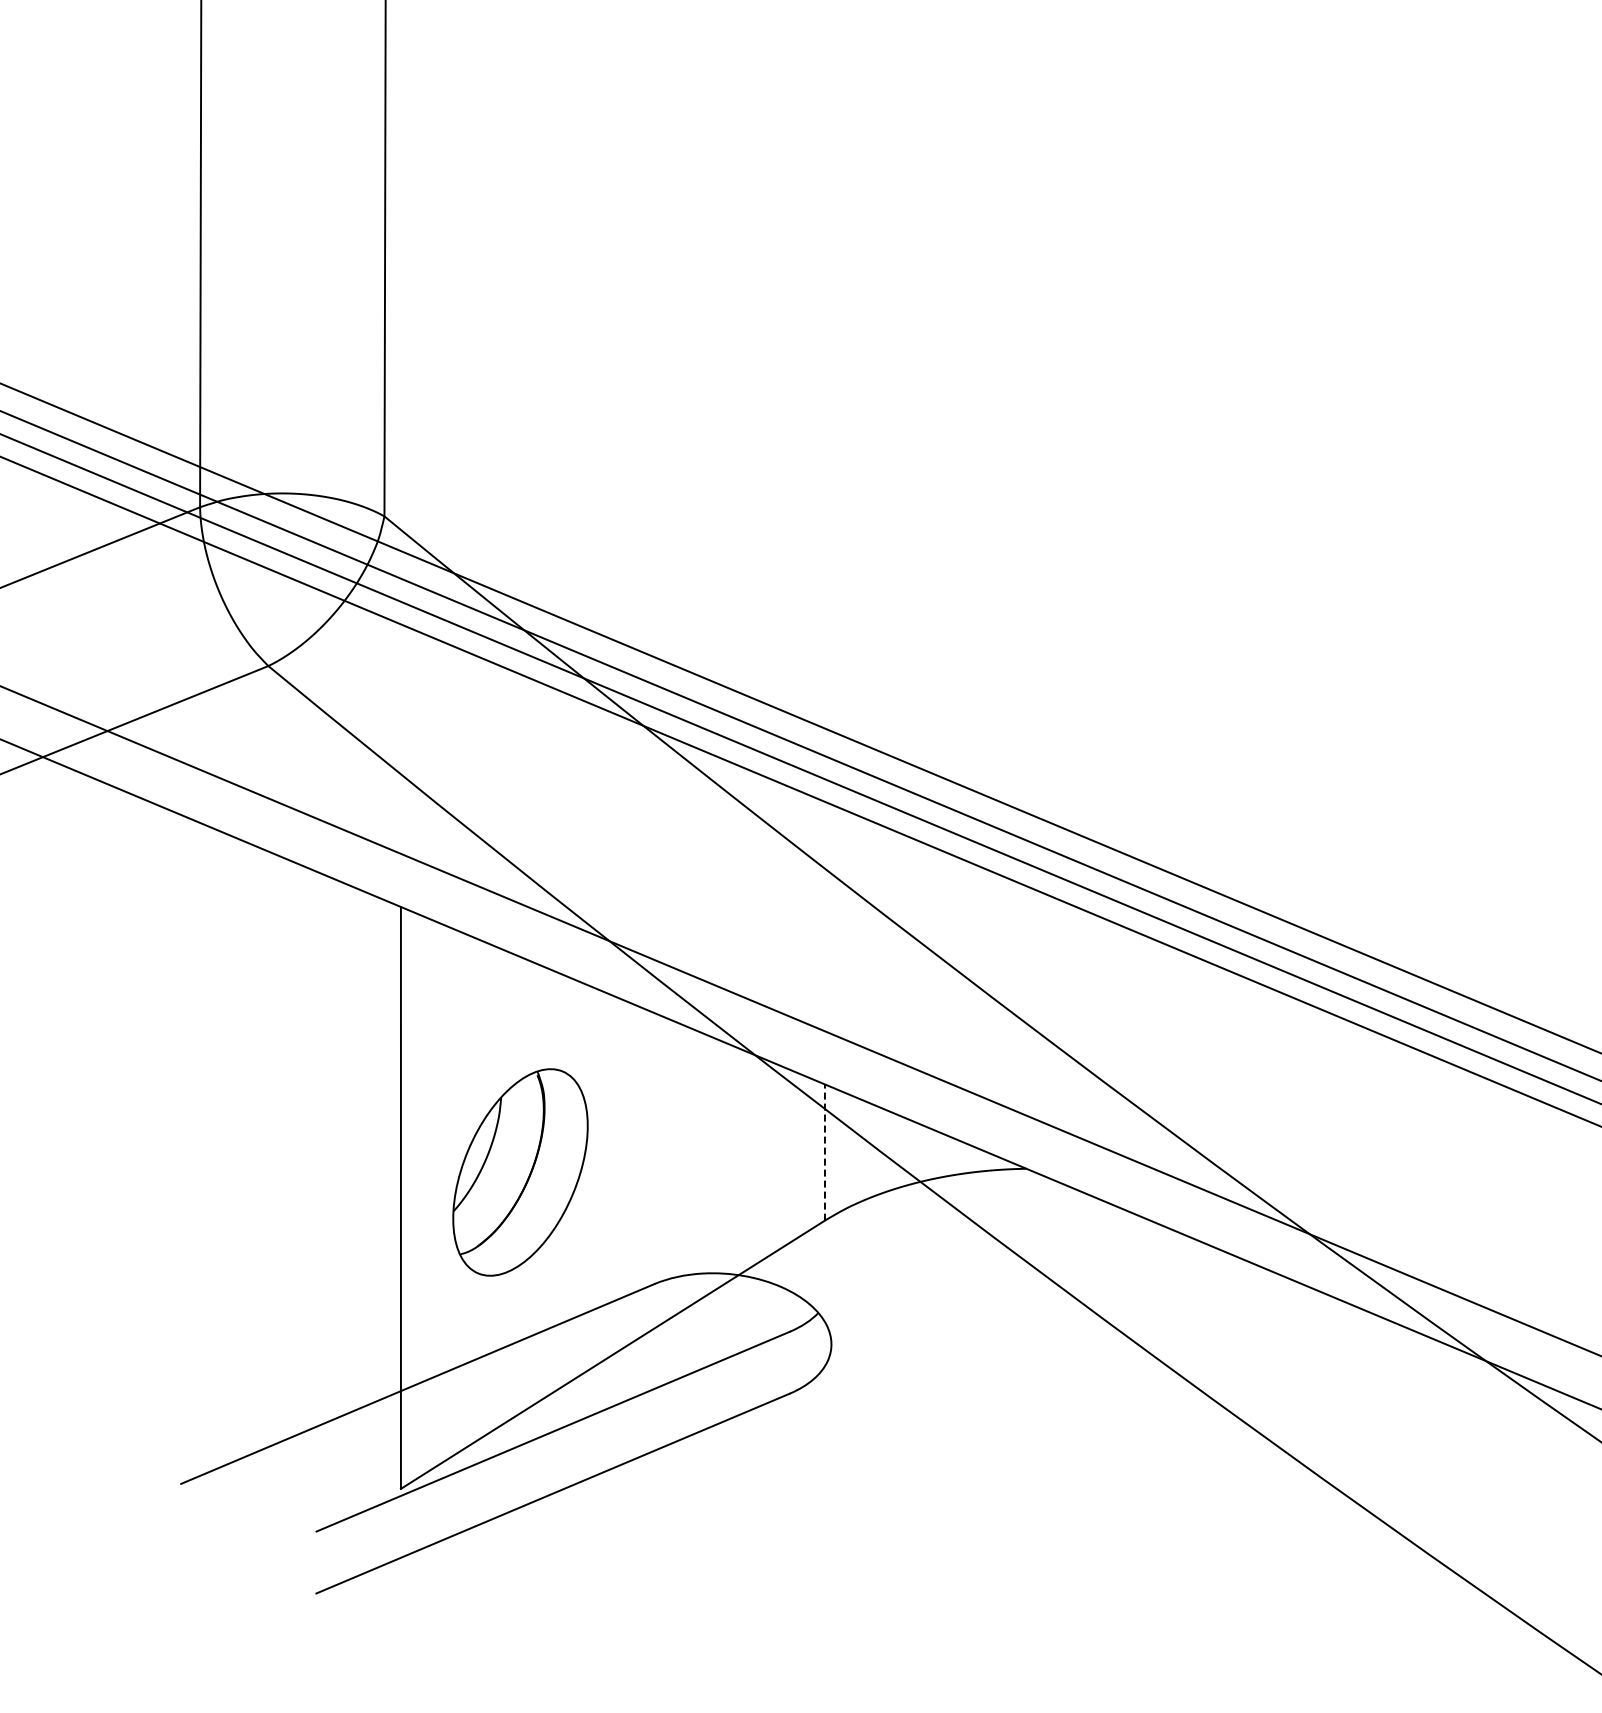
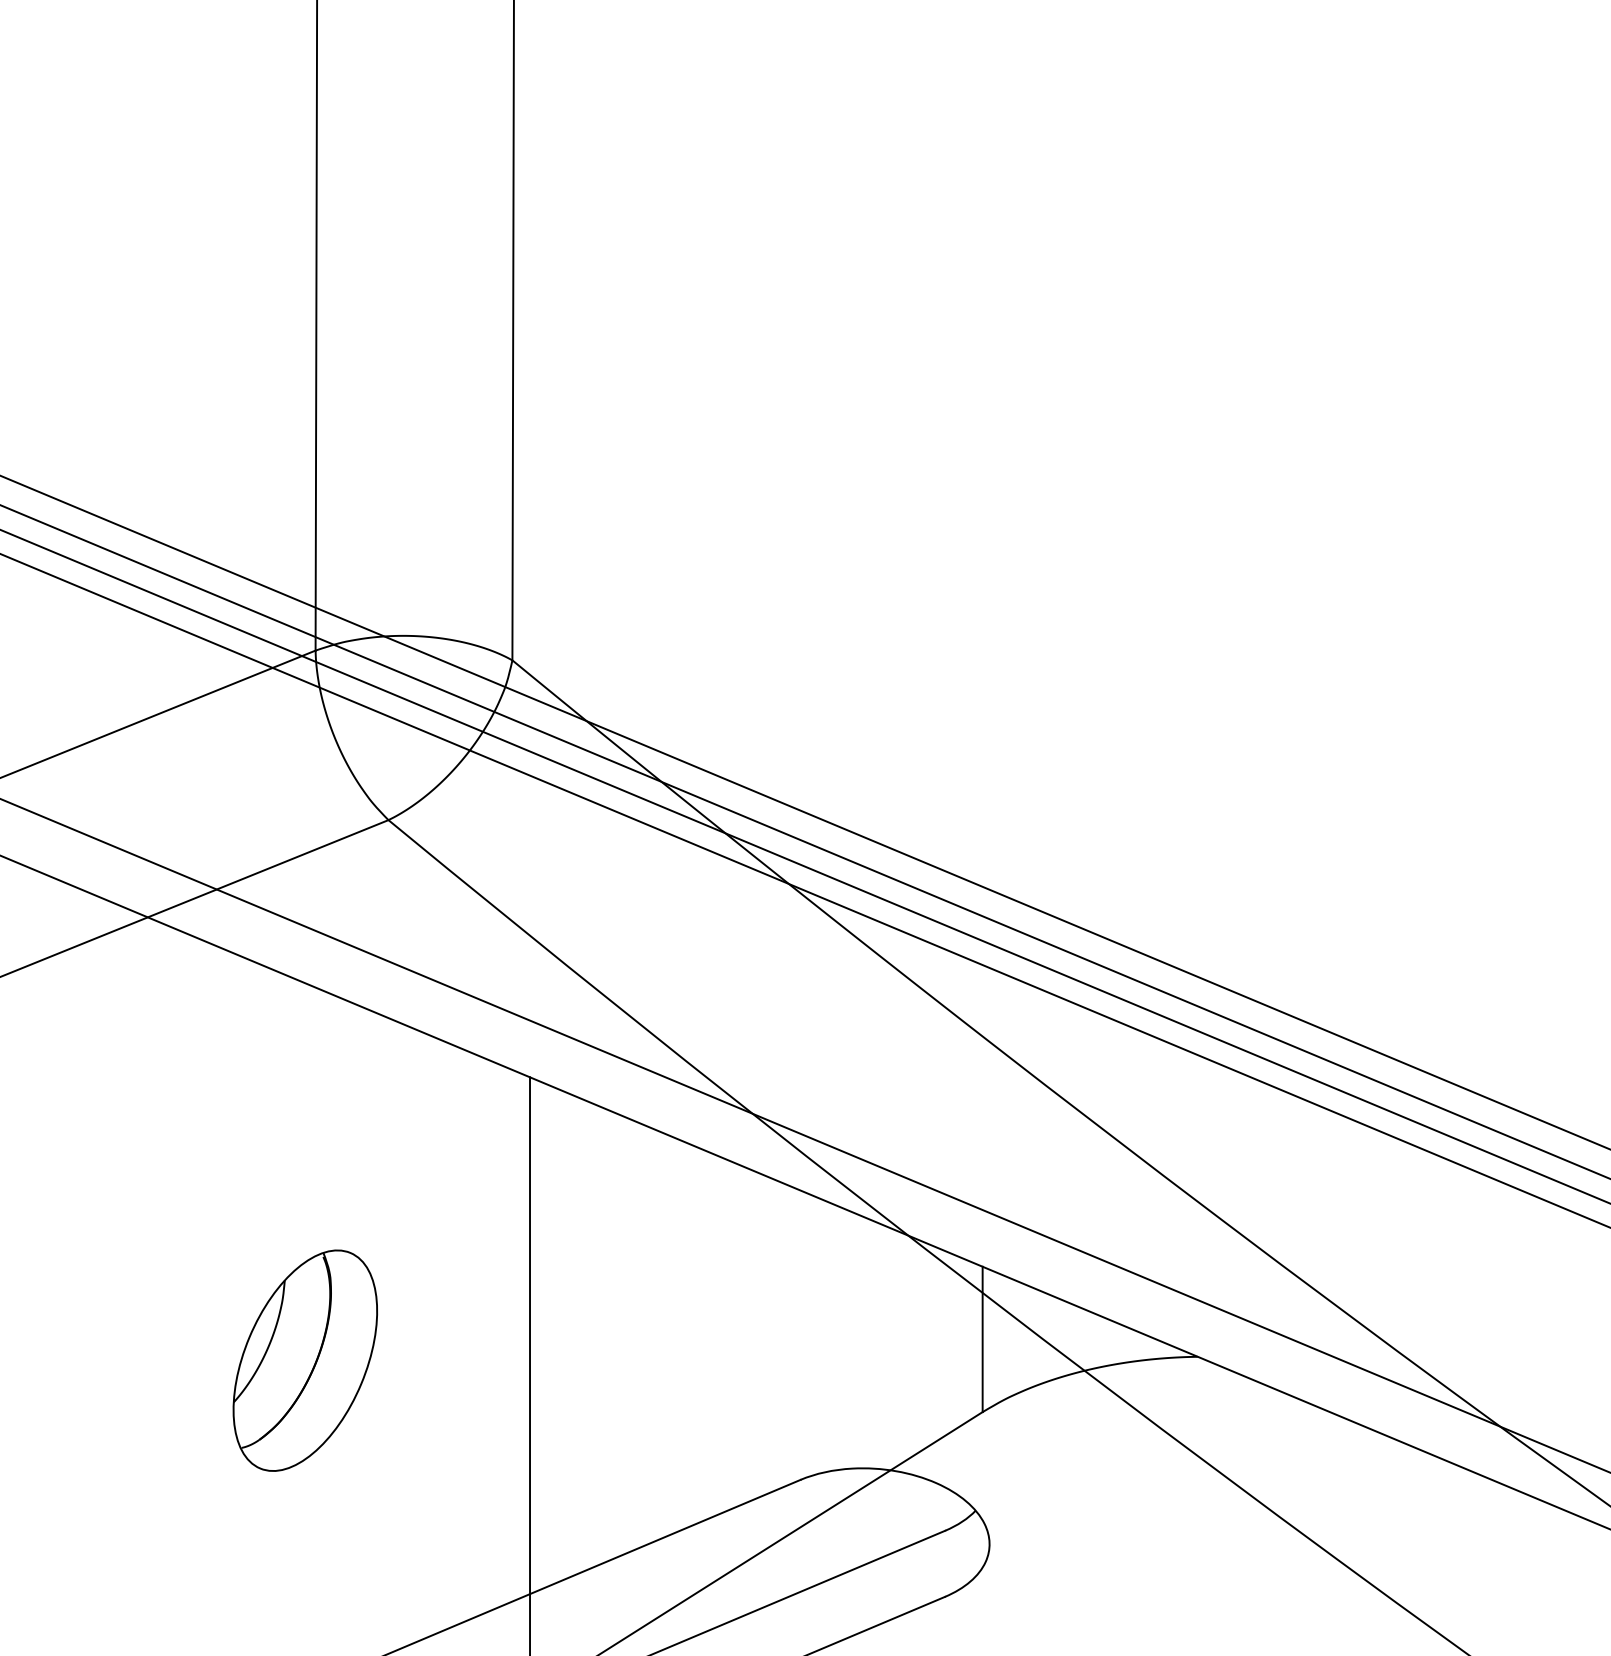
line: (824, 1152) -> (982, 1339), dashed -> solid
part: (520, 1172) -> (305, 1360), moved

